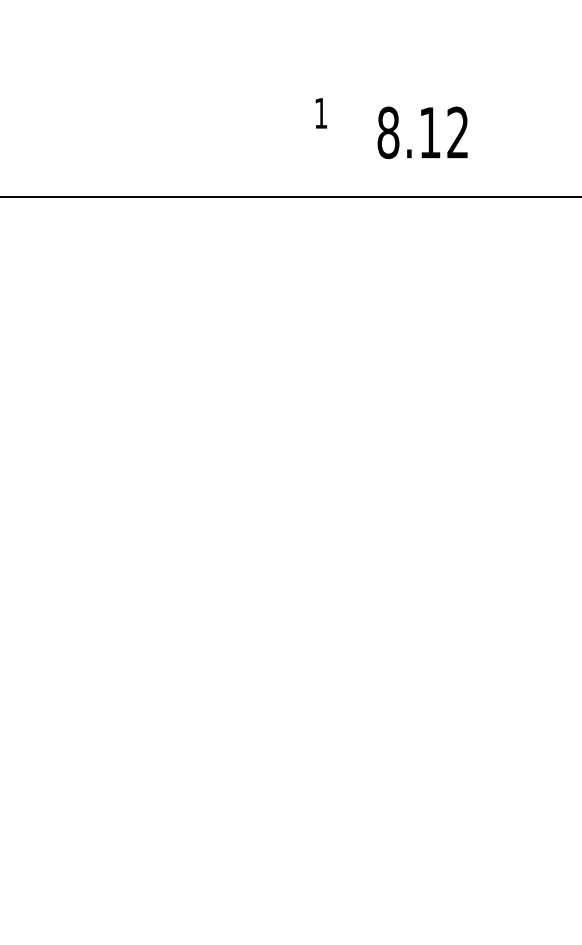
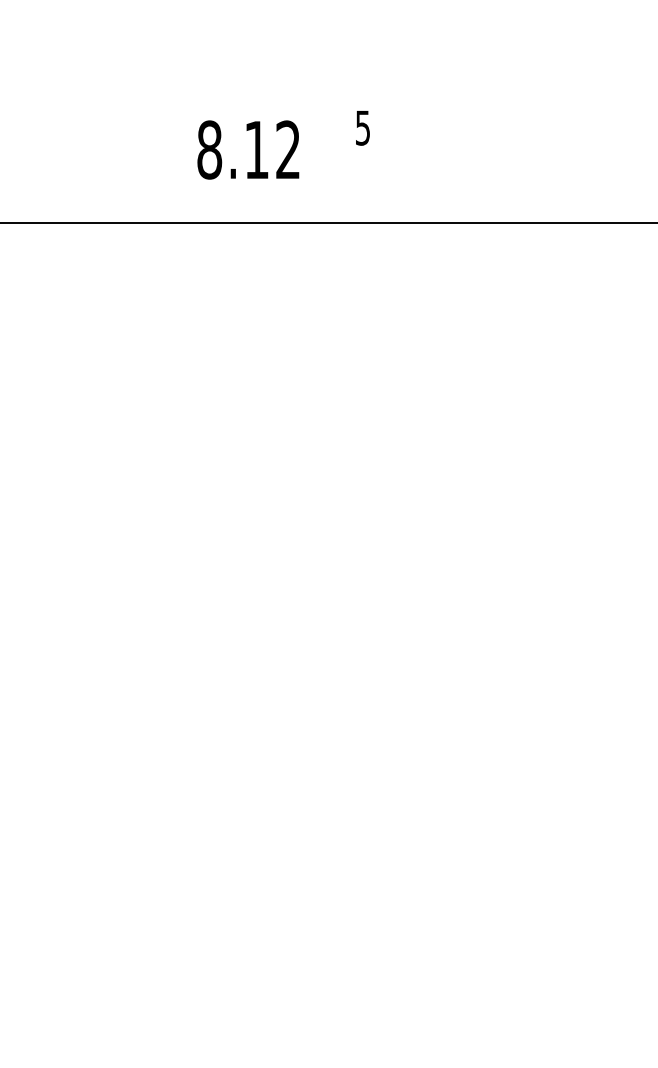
text: (320, 113) -> (362, 128), 1 -> 5
text: (422, 132) -> (248, 149), moved

